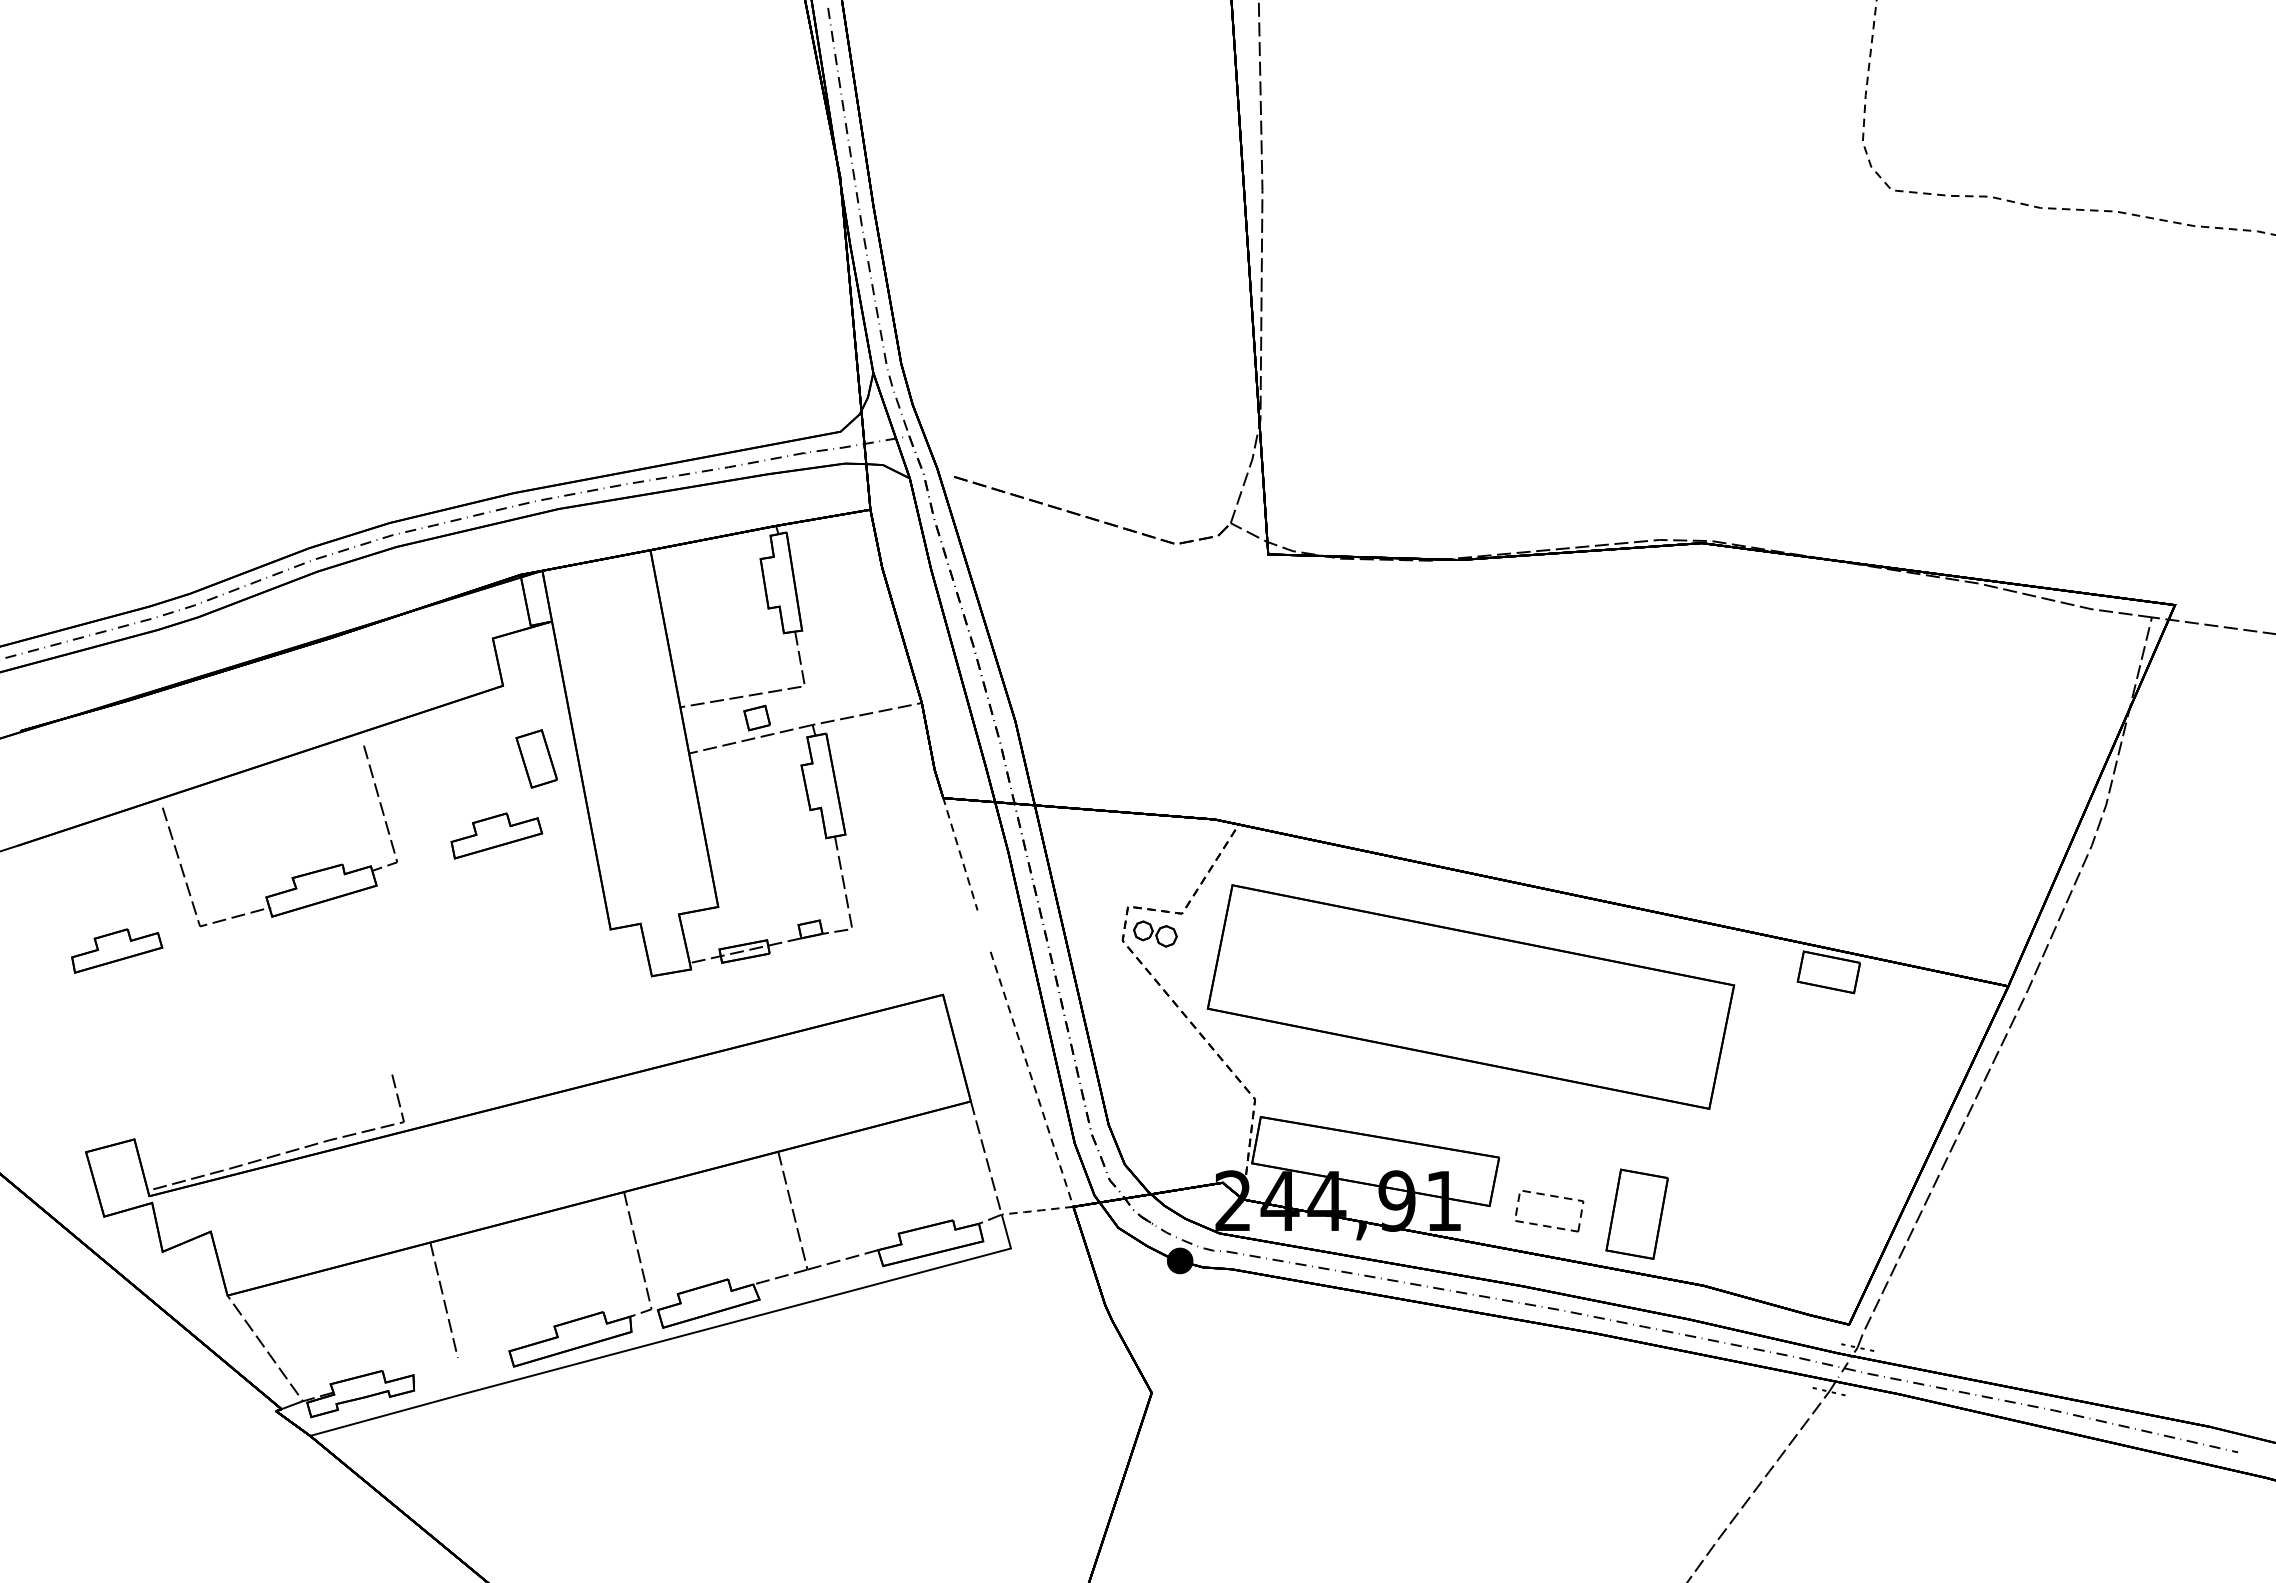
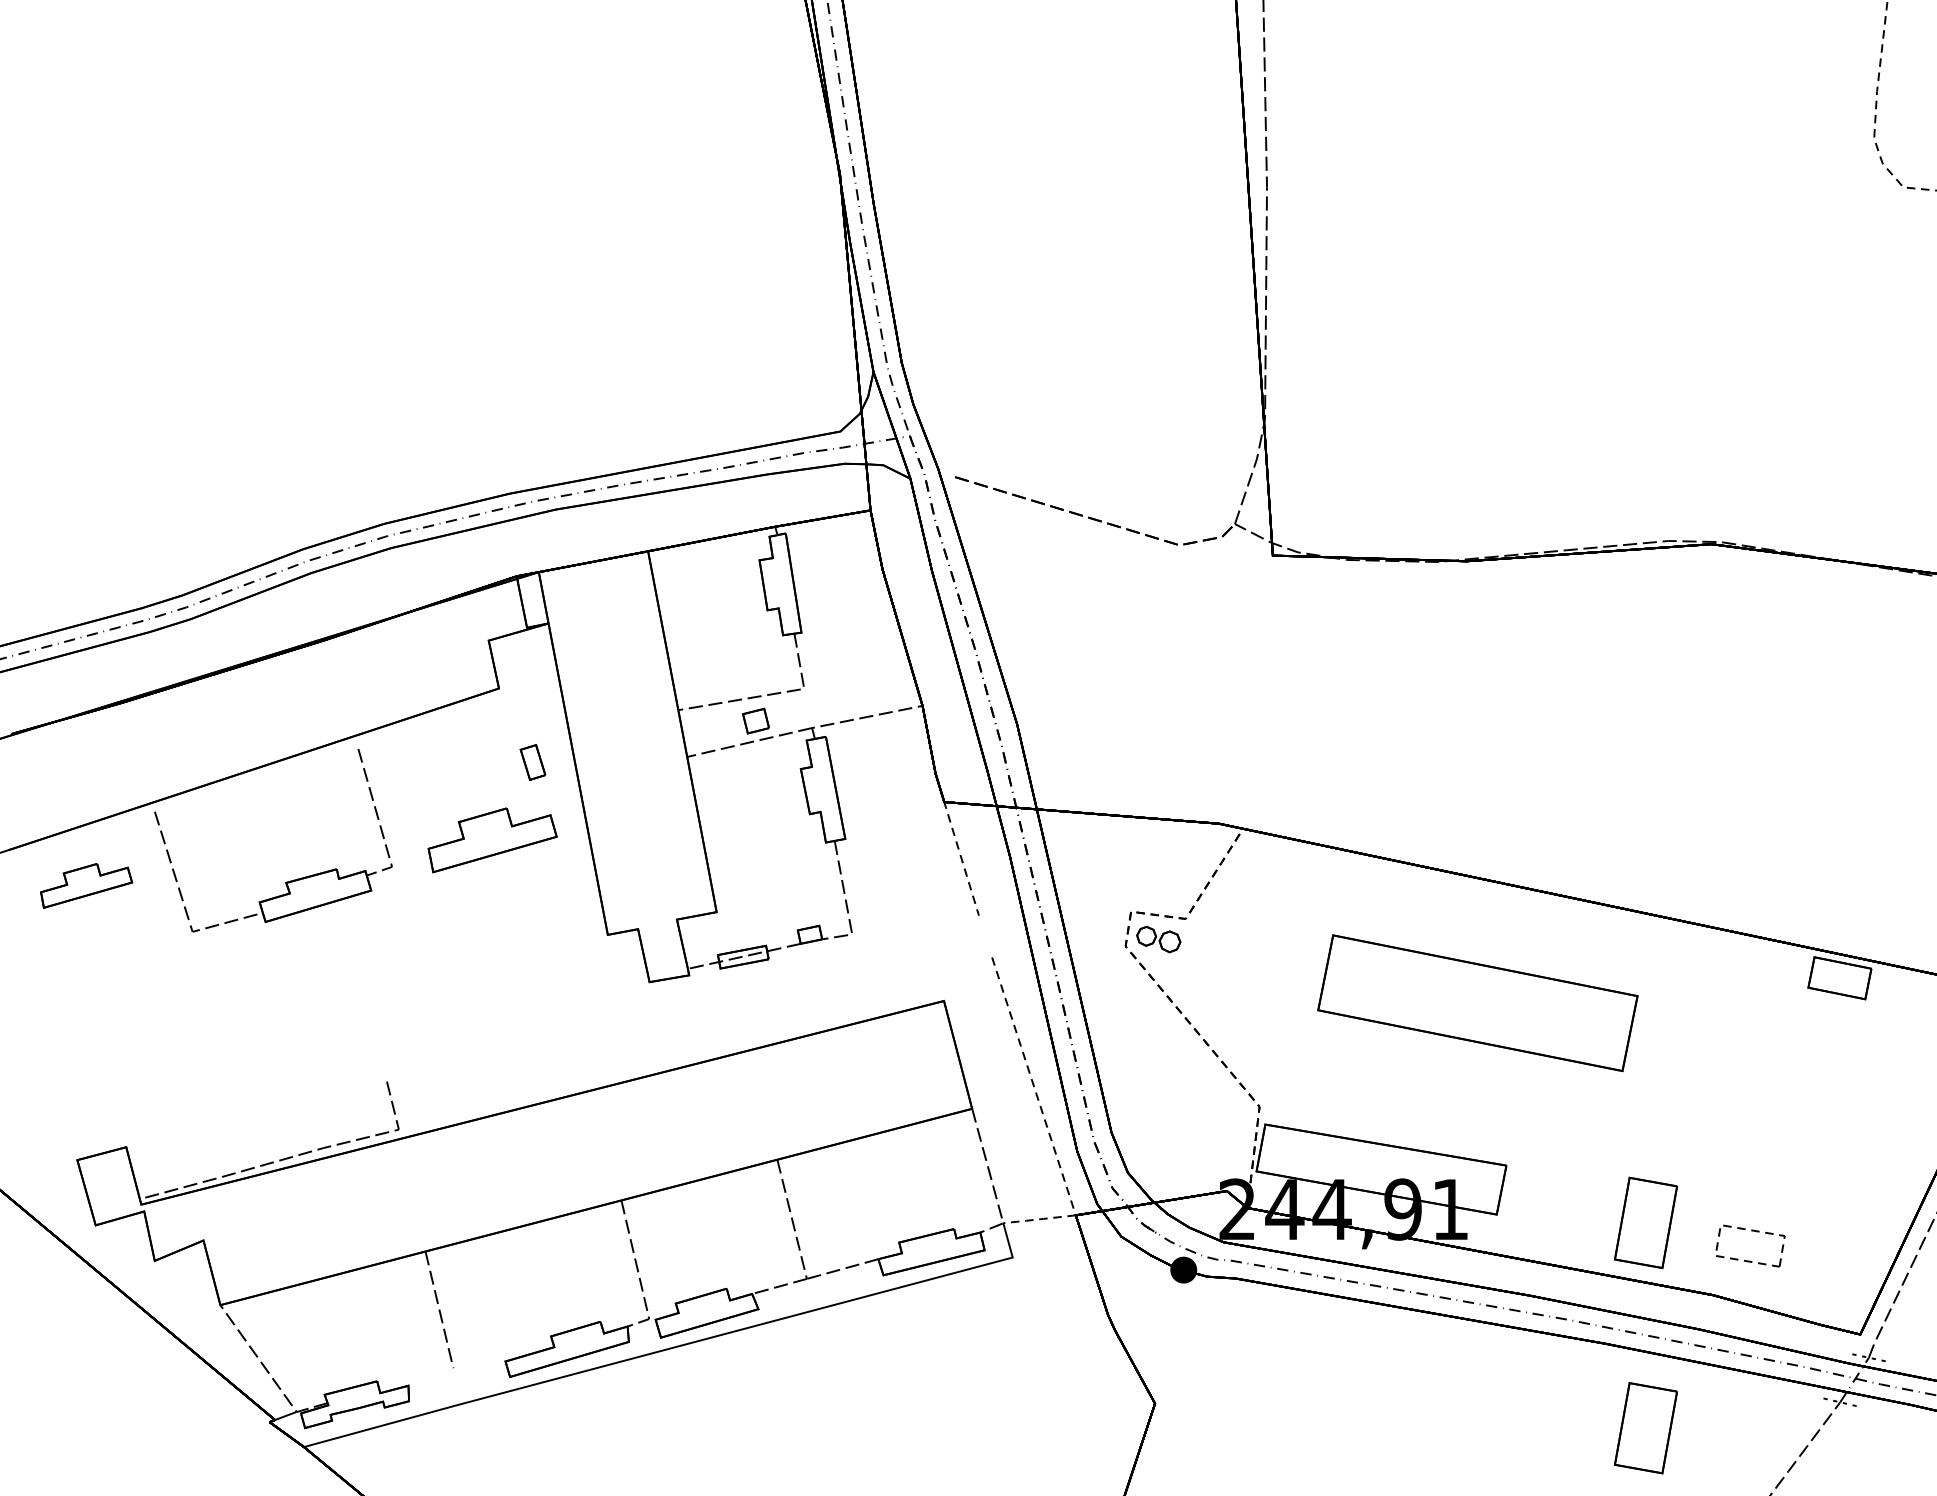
part: (536, 758) -> (532, 761), size x0.6
part: (496, 835) -> (492, 839), size x1.4
part: (117, 950) -> (86, 885), moved
part: (1470, 996) -> (1477, 1002), size x0.6
part: (1549, 1225) -> (1750, 1260), moved
part: (1636, 1416) -> (1645, 1427), added

